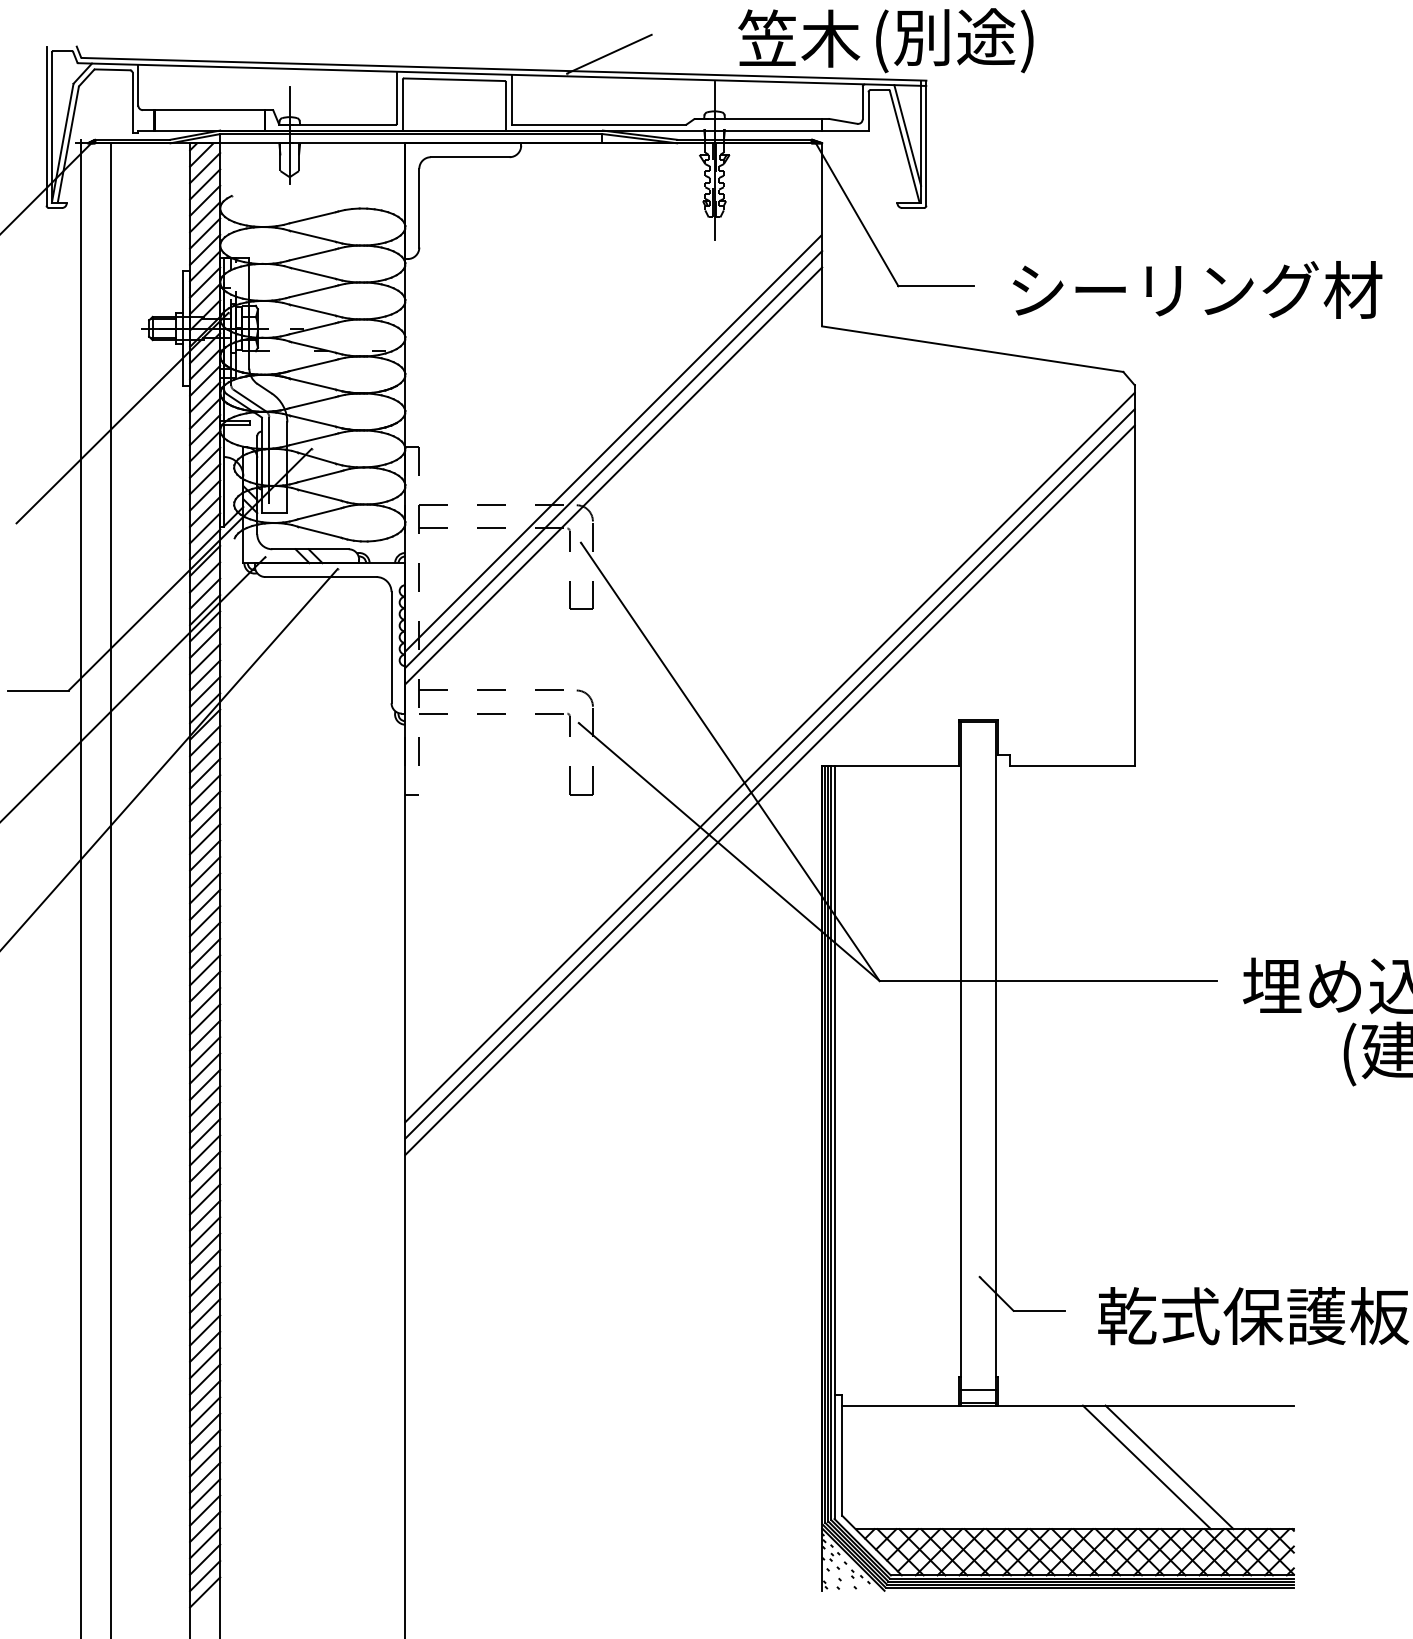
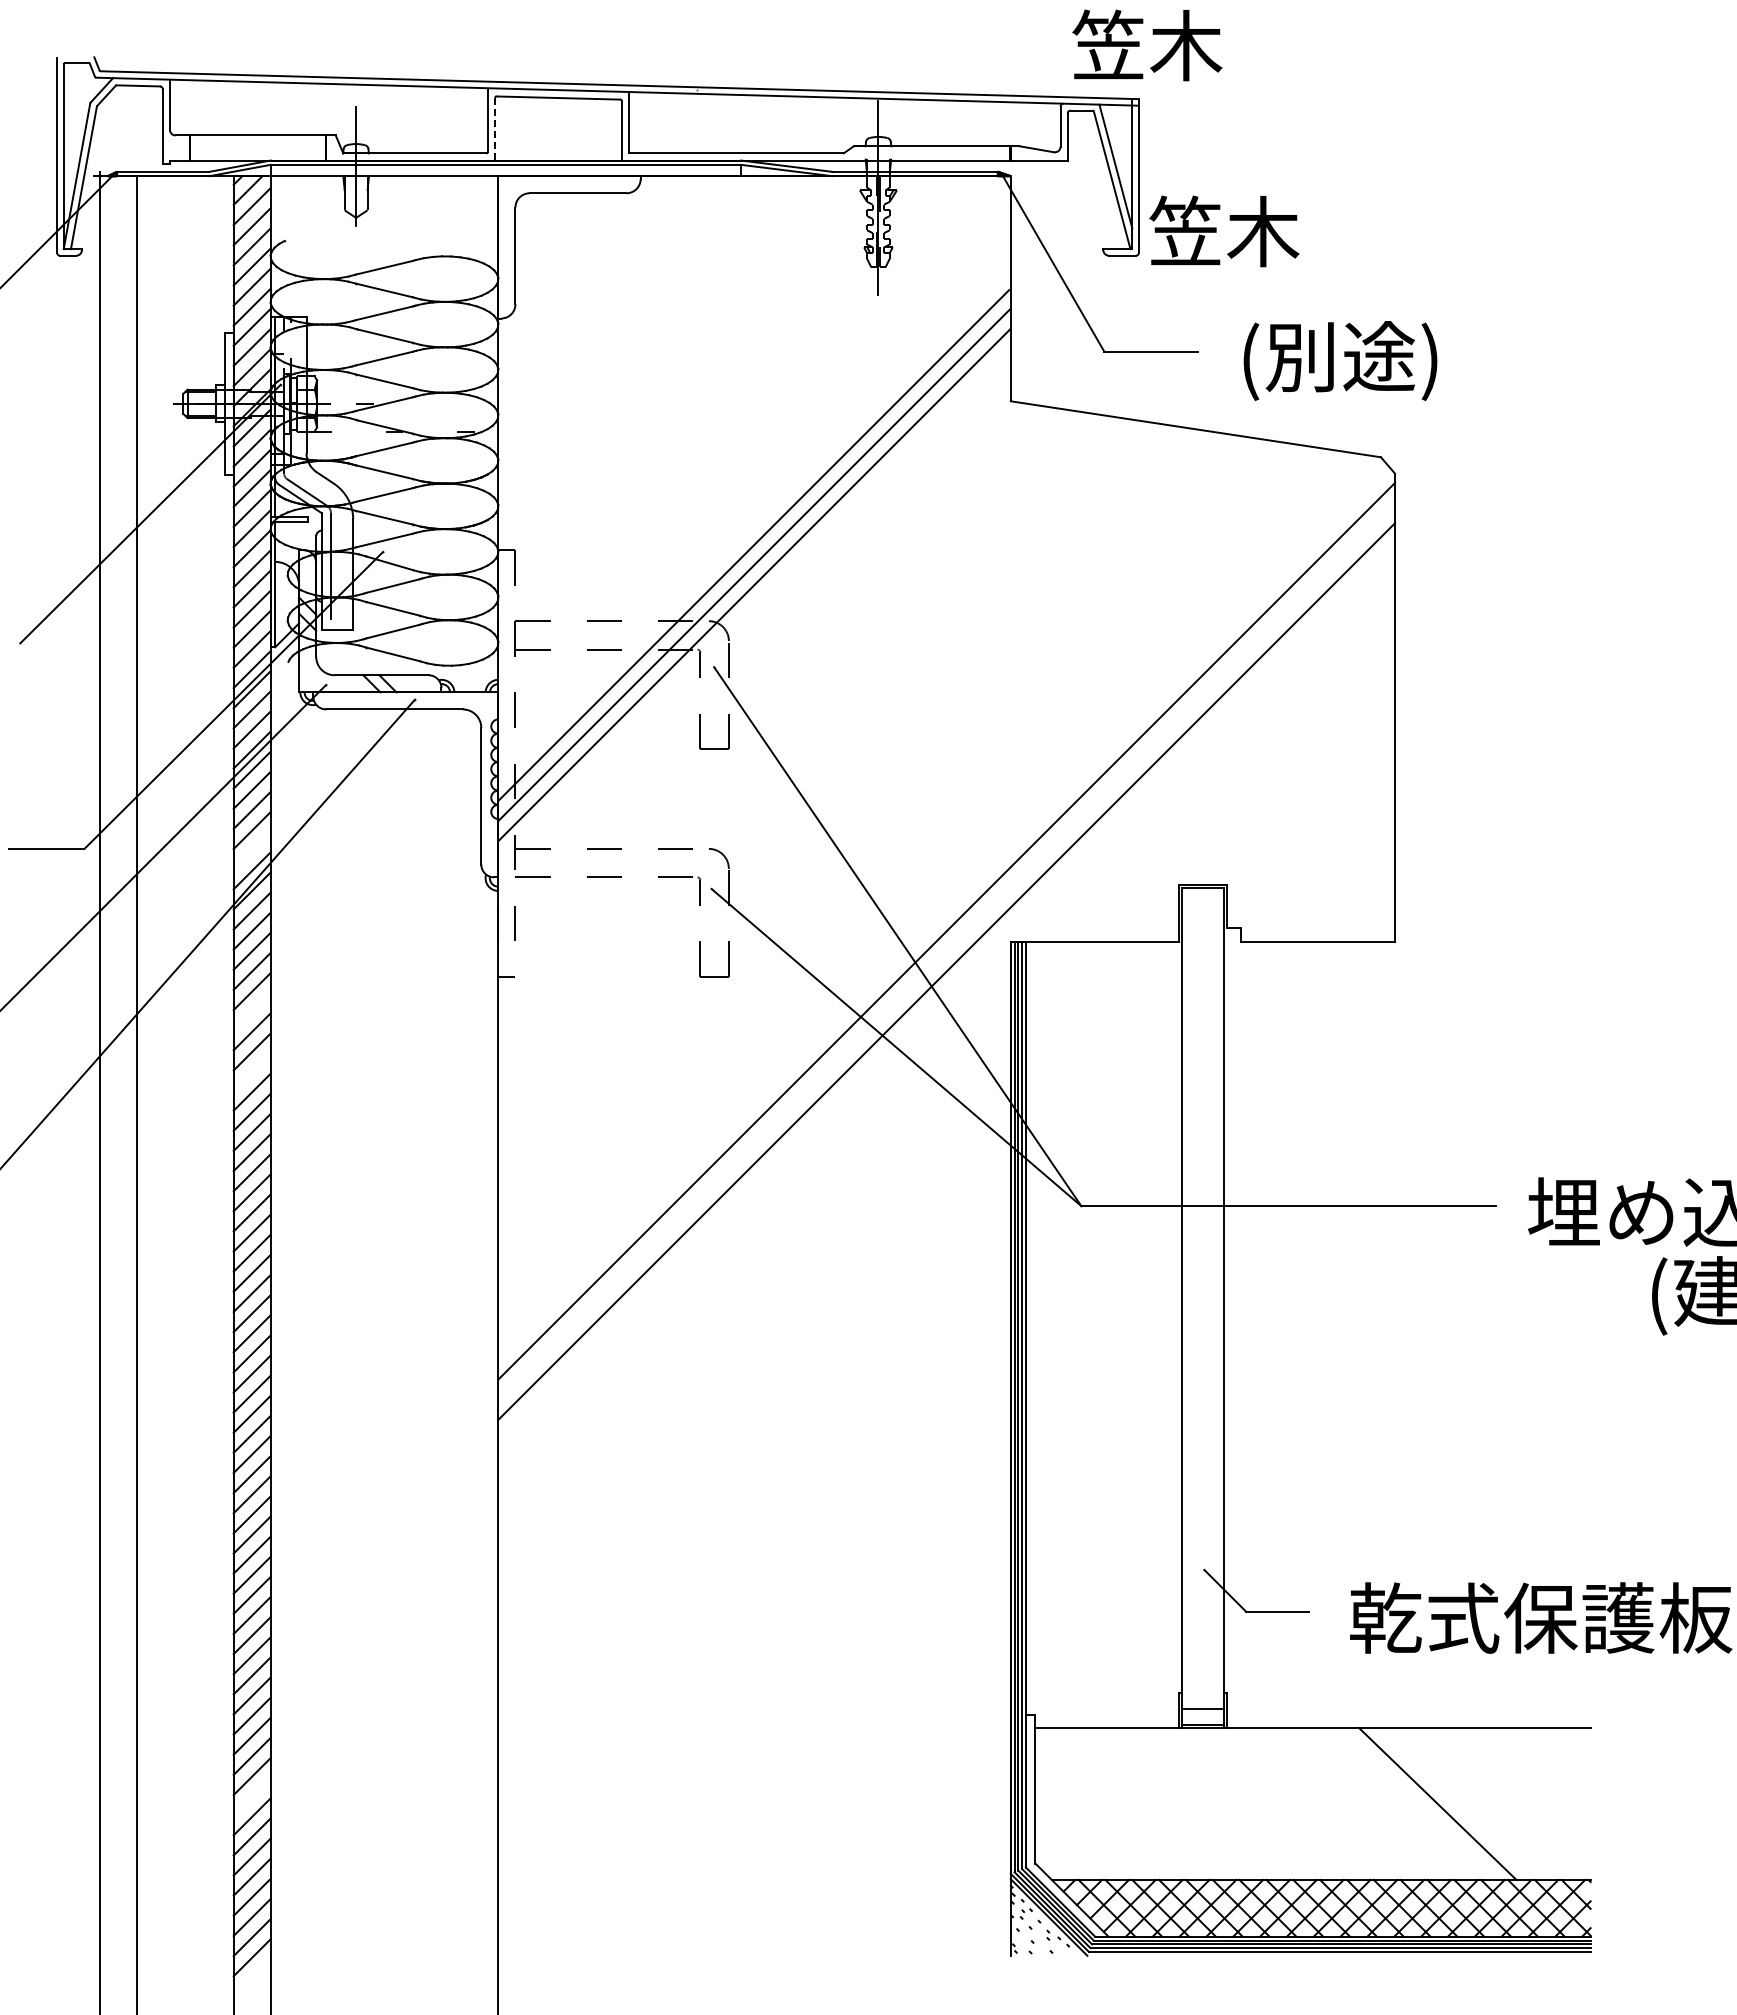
text: (799, 38) -> (1224, 231), moved
text: (952, 40) -> (1171, 49), (別途) -> 笠木
line: (609, 54) -> (749, 66), removed
line: (403, 105) -> (495, 129), solid -> dashed
text: (1196, 293) -> (1471, 360), シーリング材 -> (別途)
line: (204, 691) -> (251, 850), removed
line: (769, 773) -> (946, 951), removed
line: (204, 822) -> (251, 1011), removed
line: (204, 871) -> (251, 1071), removed
line: (204, 1461) -> (251, 1796), removed
line: (1146, 1466) -> (1409, 1803), removed

